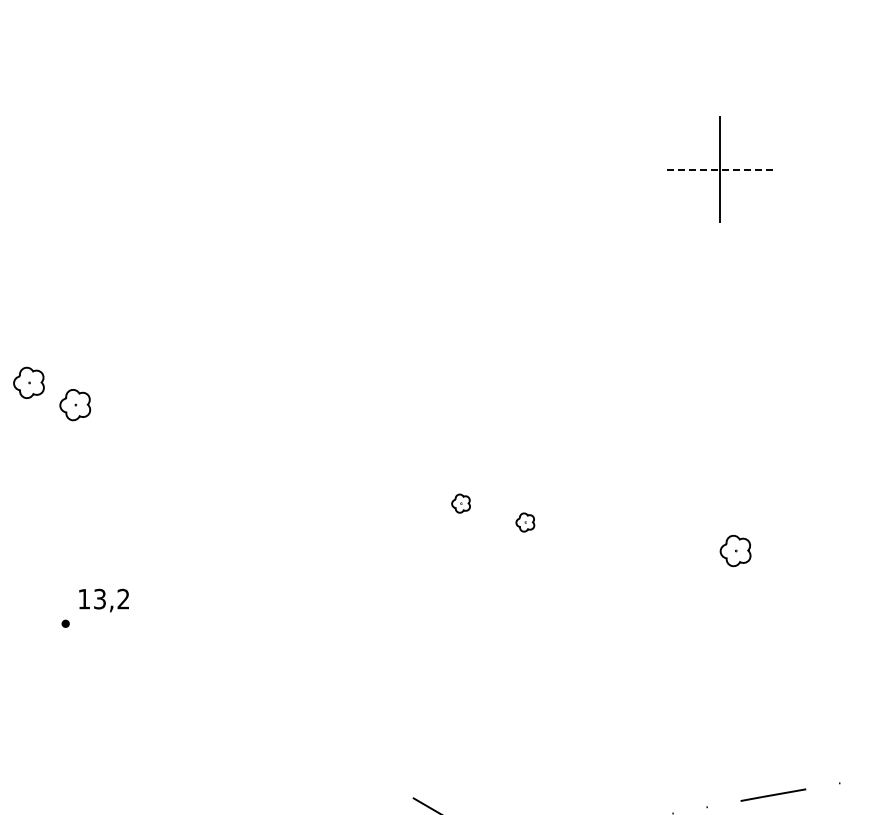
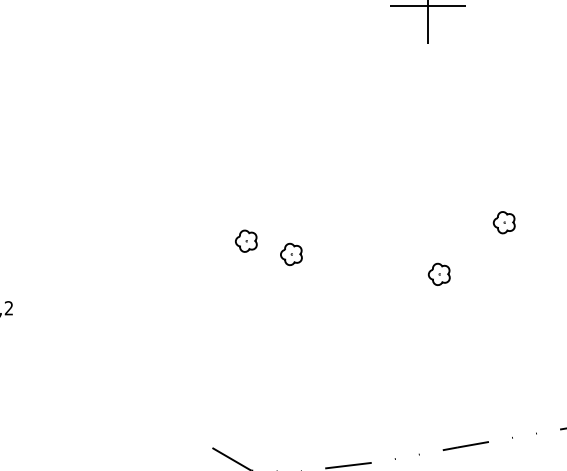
line: (719, 169) -> (427, 6), dashed -> solid
part: (827, 477) -> (503, 222), added
part: (460, 503) -> (245, 241), size x1.67
part: (525, 522) -> (291, 254), size x1.67

